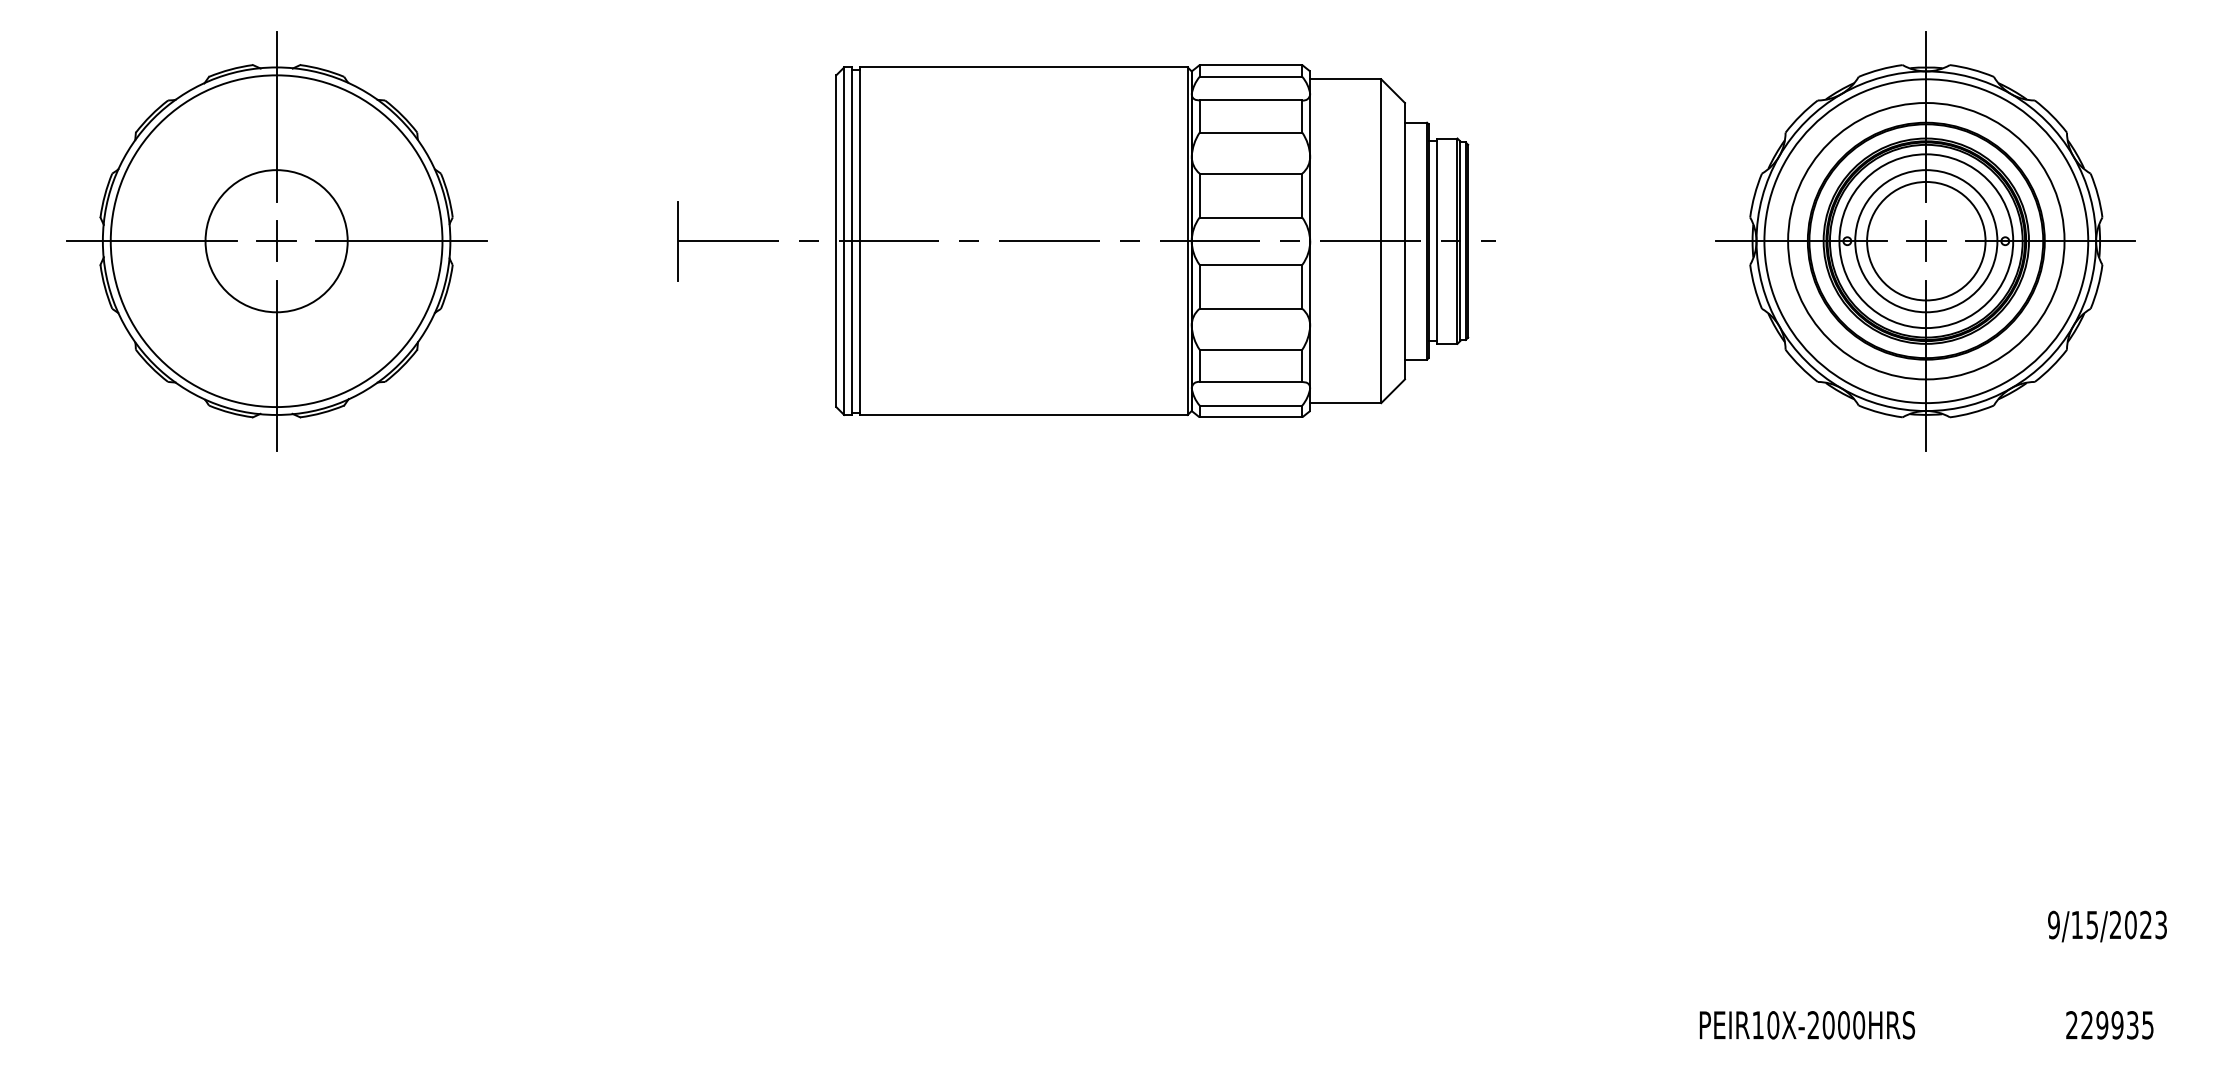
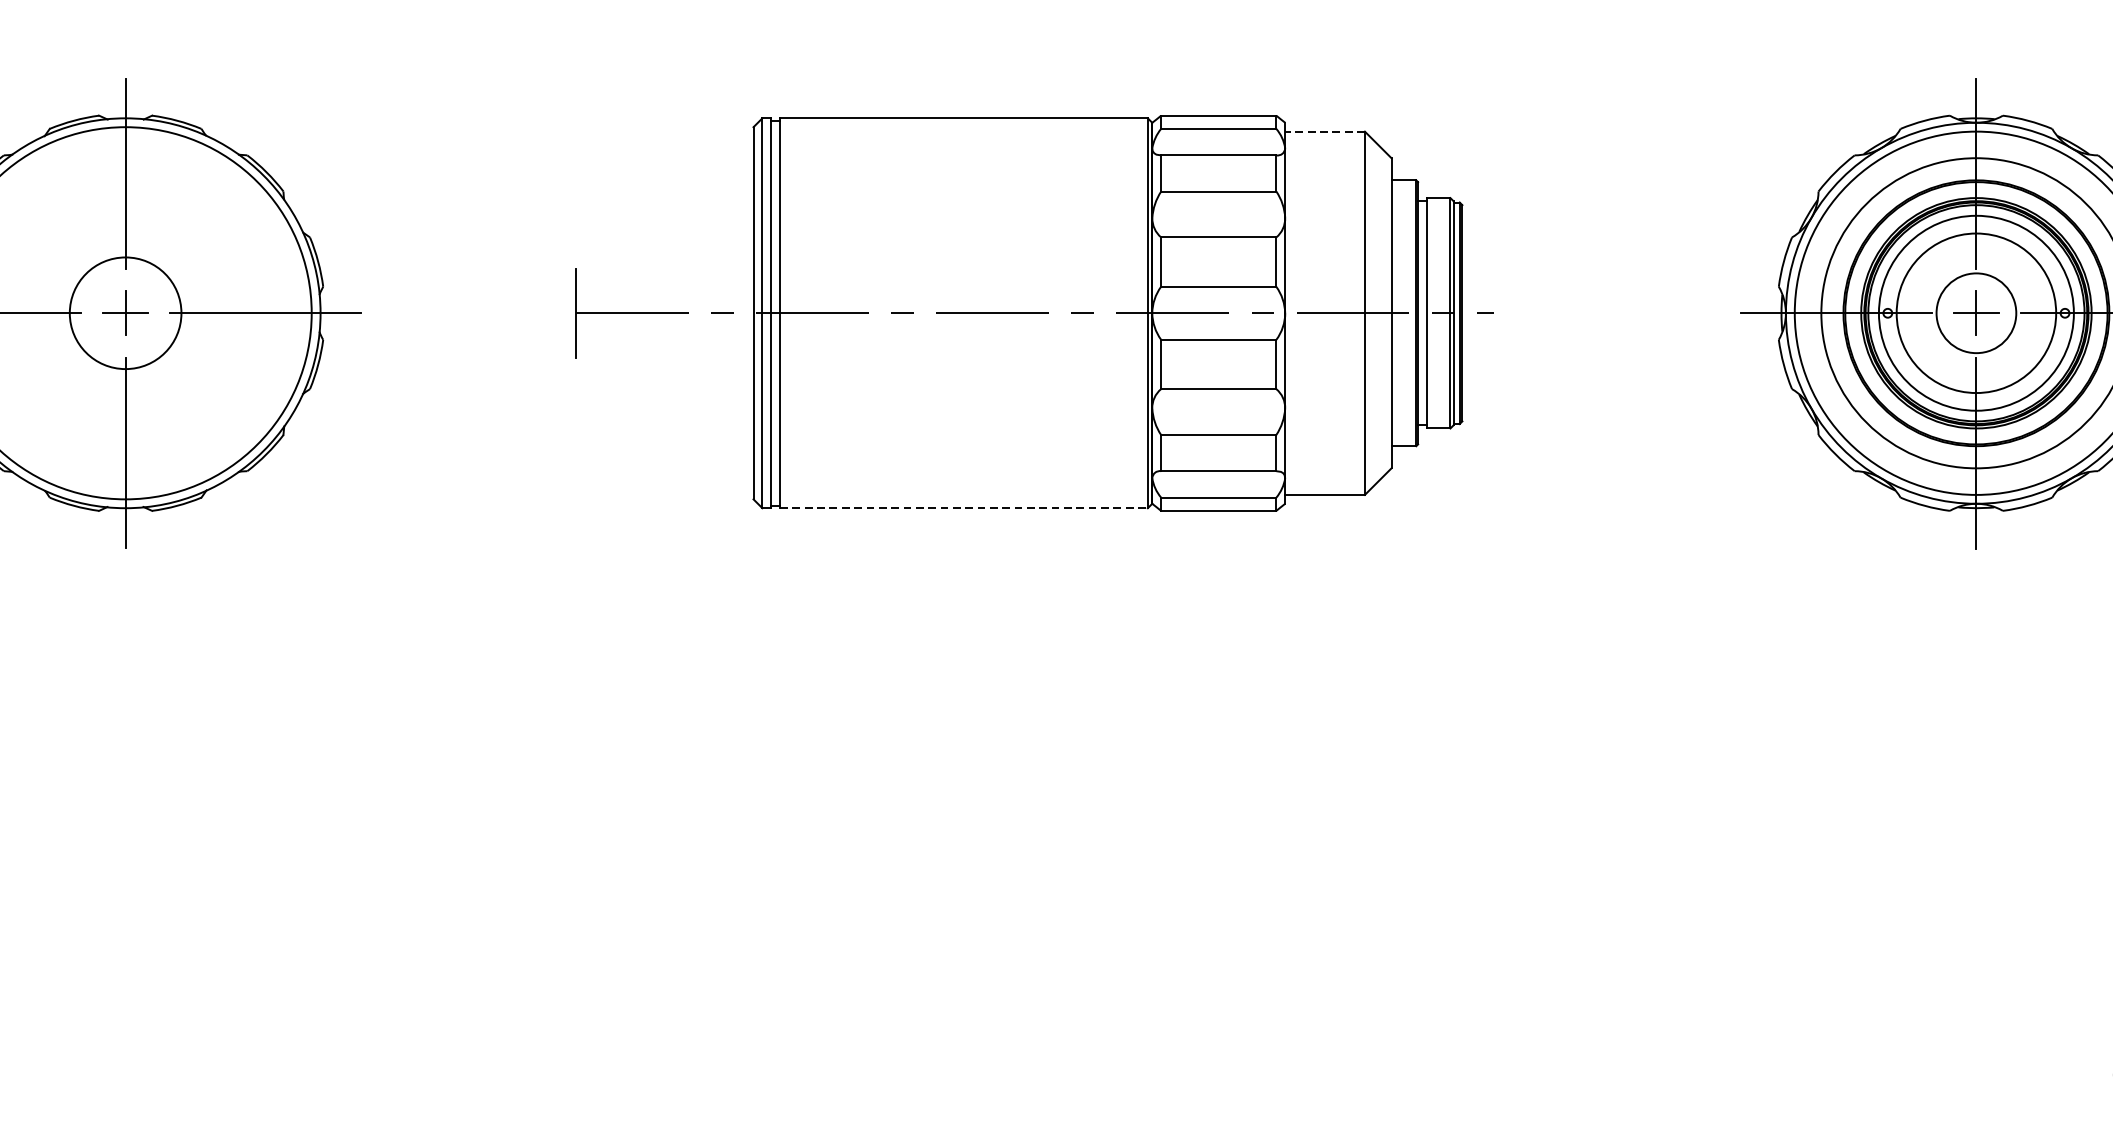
line: (1345, 79) -> (1324, 131), solid -> dashed
circle: (1926, 240) -> (1976, 312), size x0.6
circle: (276, 241) -> (125, 313), size x0.7
line: (1023, 414) -> (963, 507), solid -> dashed

